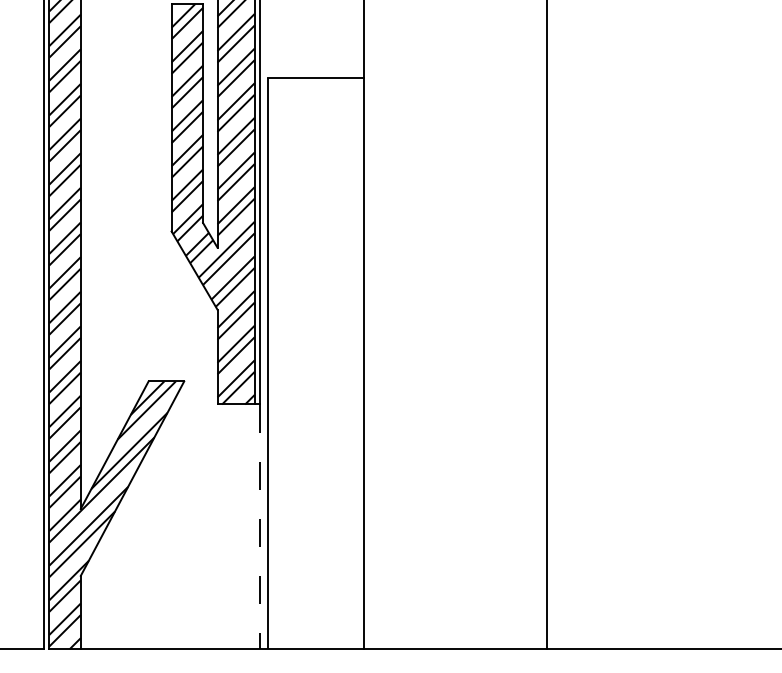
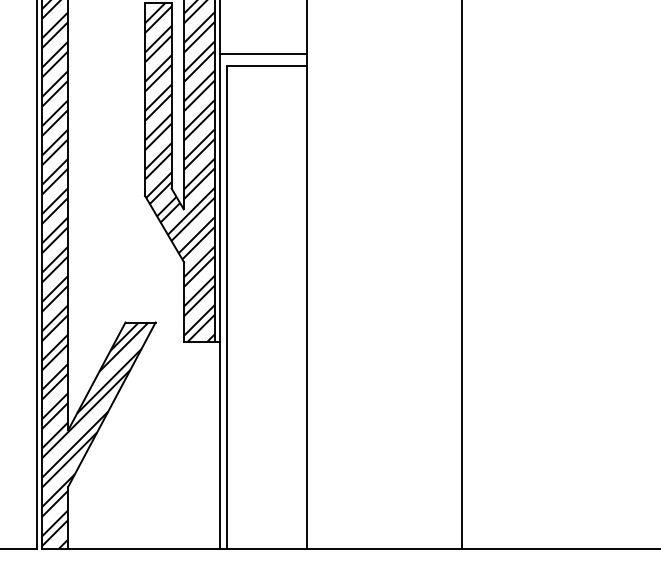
line: (311, 63) -> (263, 53), added
line: (260, 526) -> (220, 445), dashed -> solid

